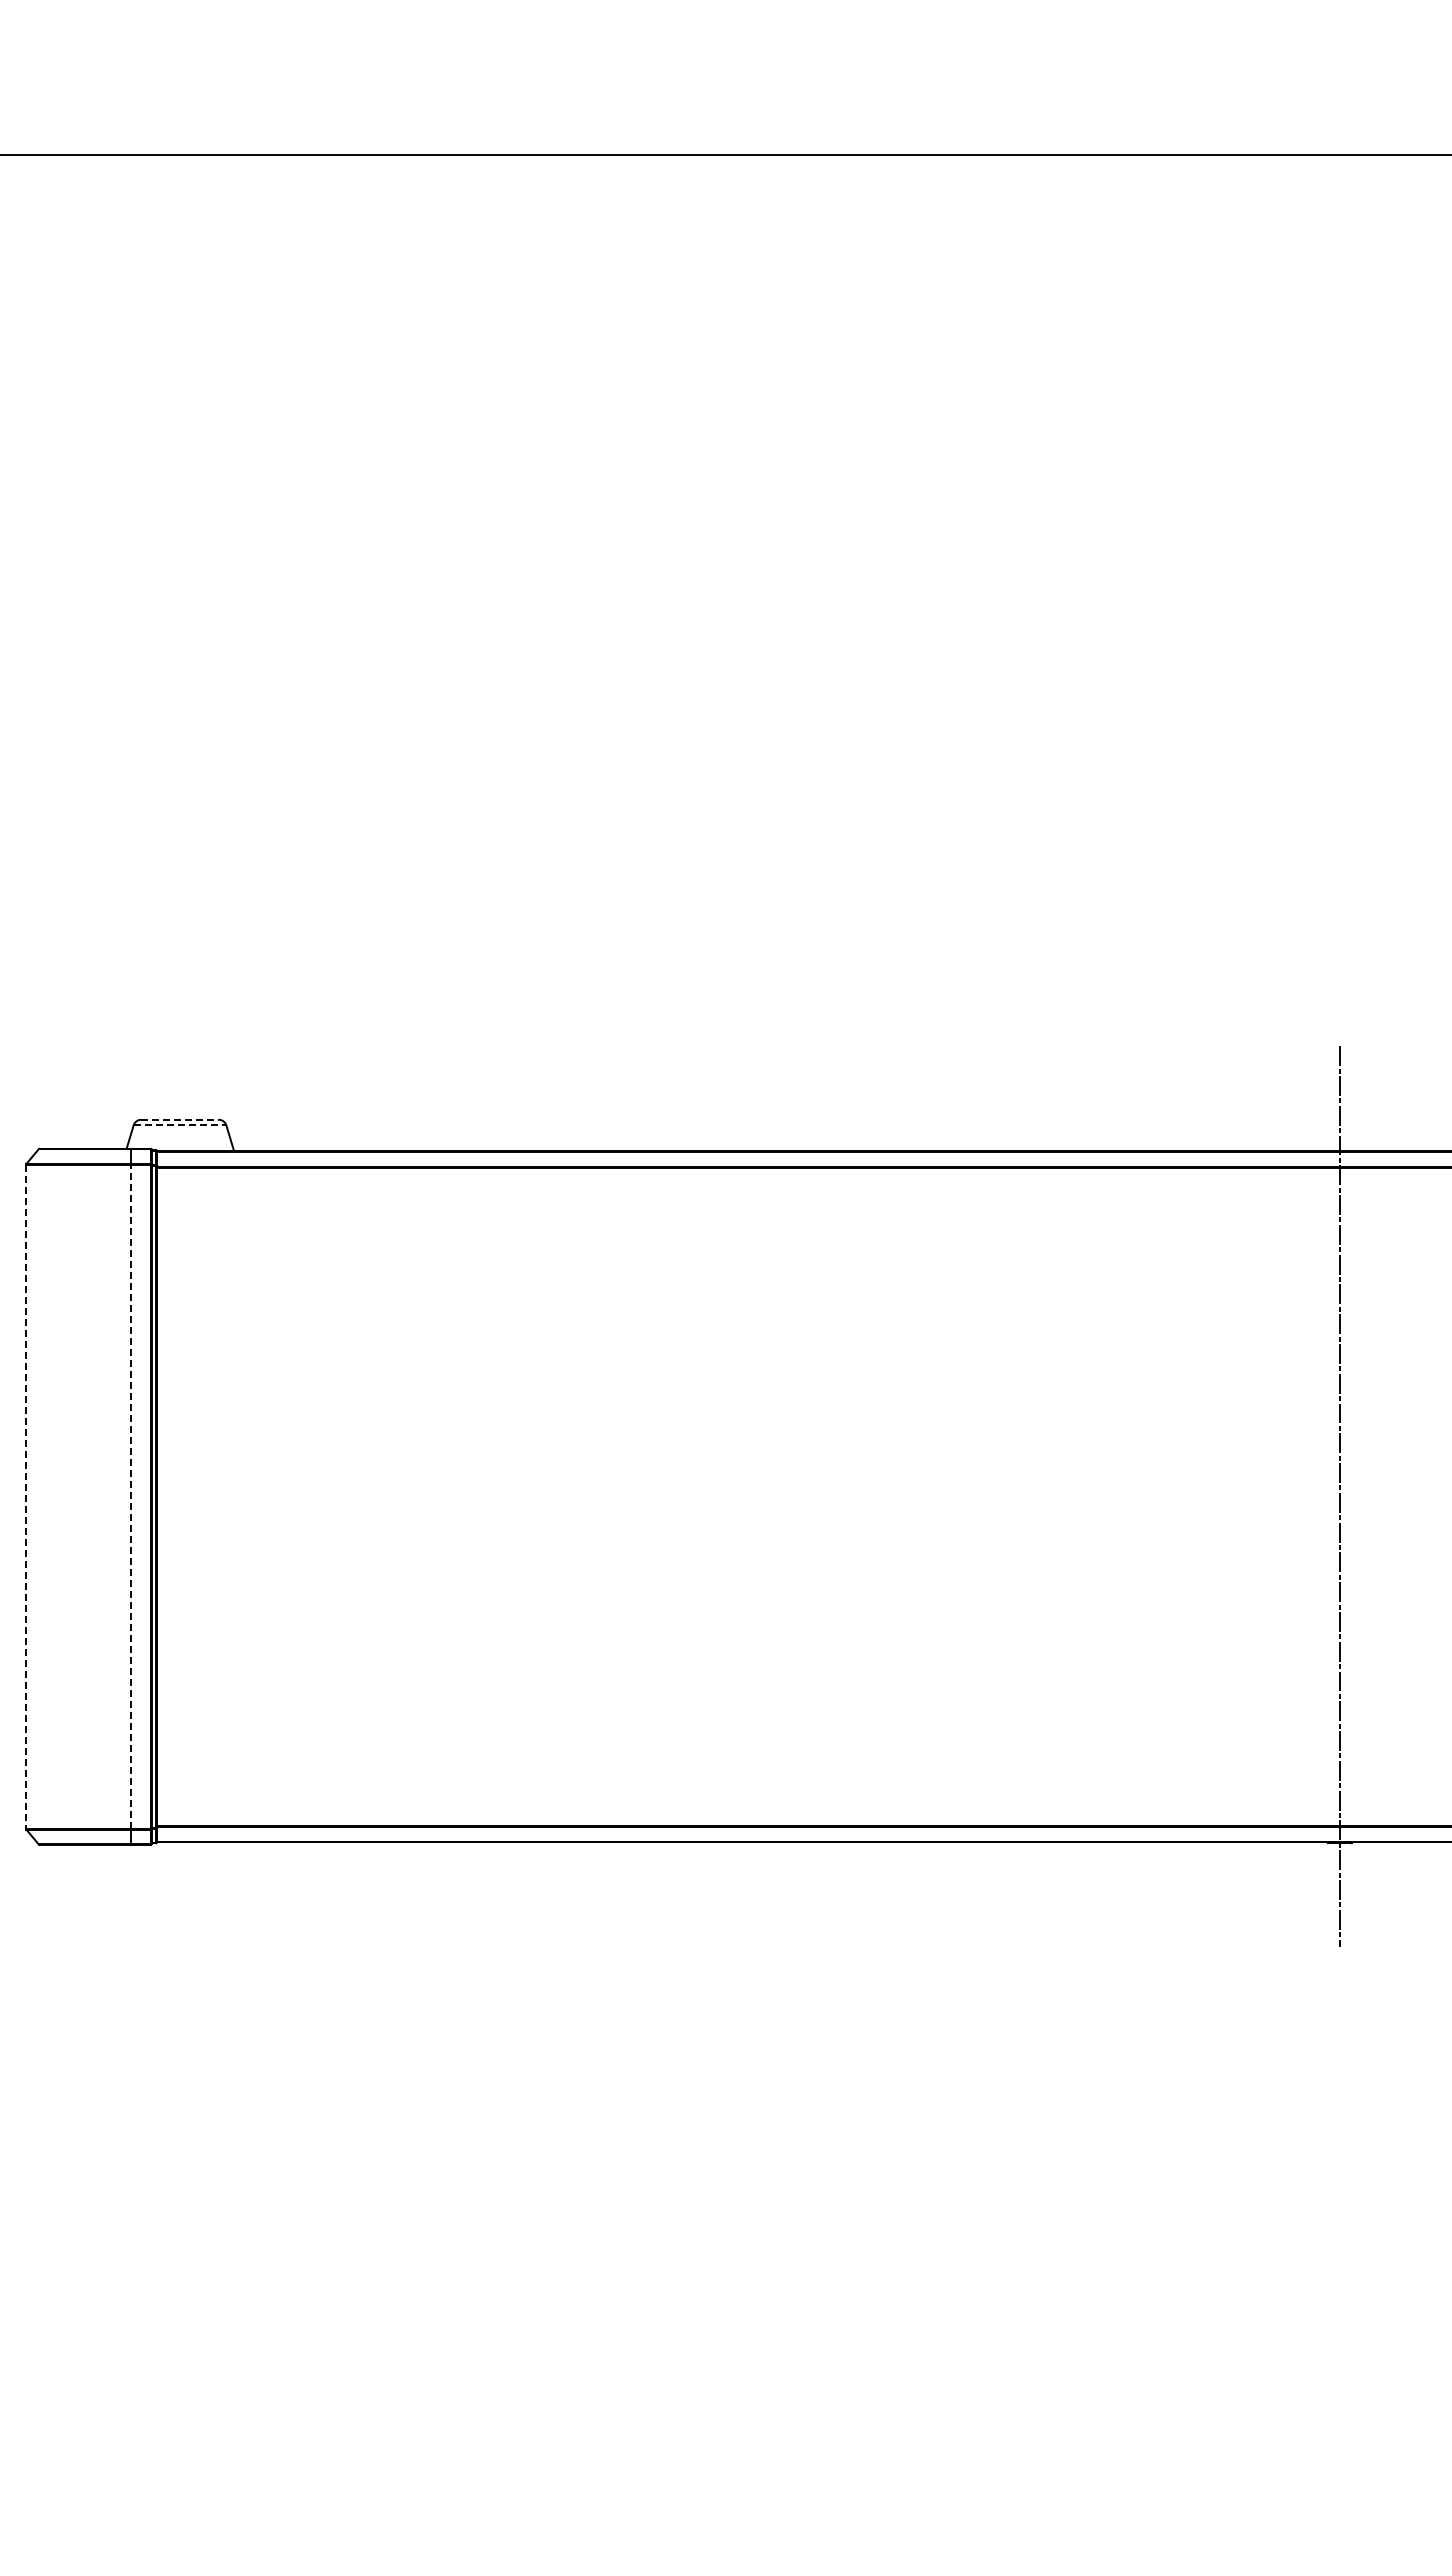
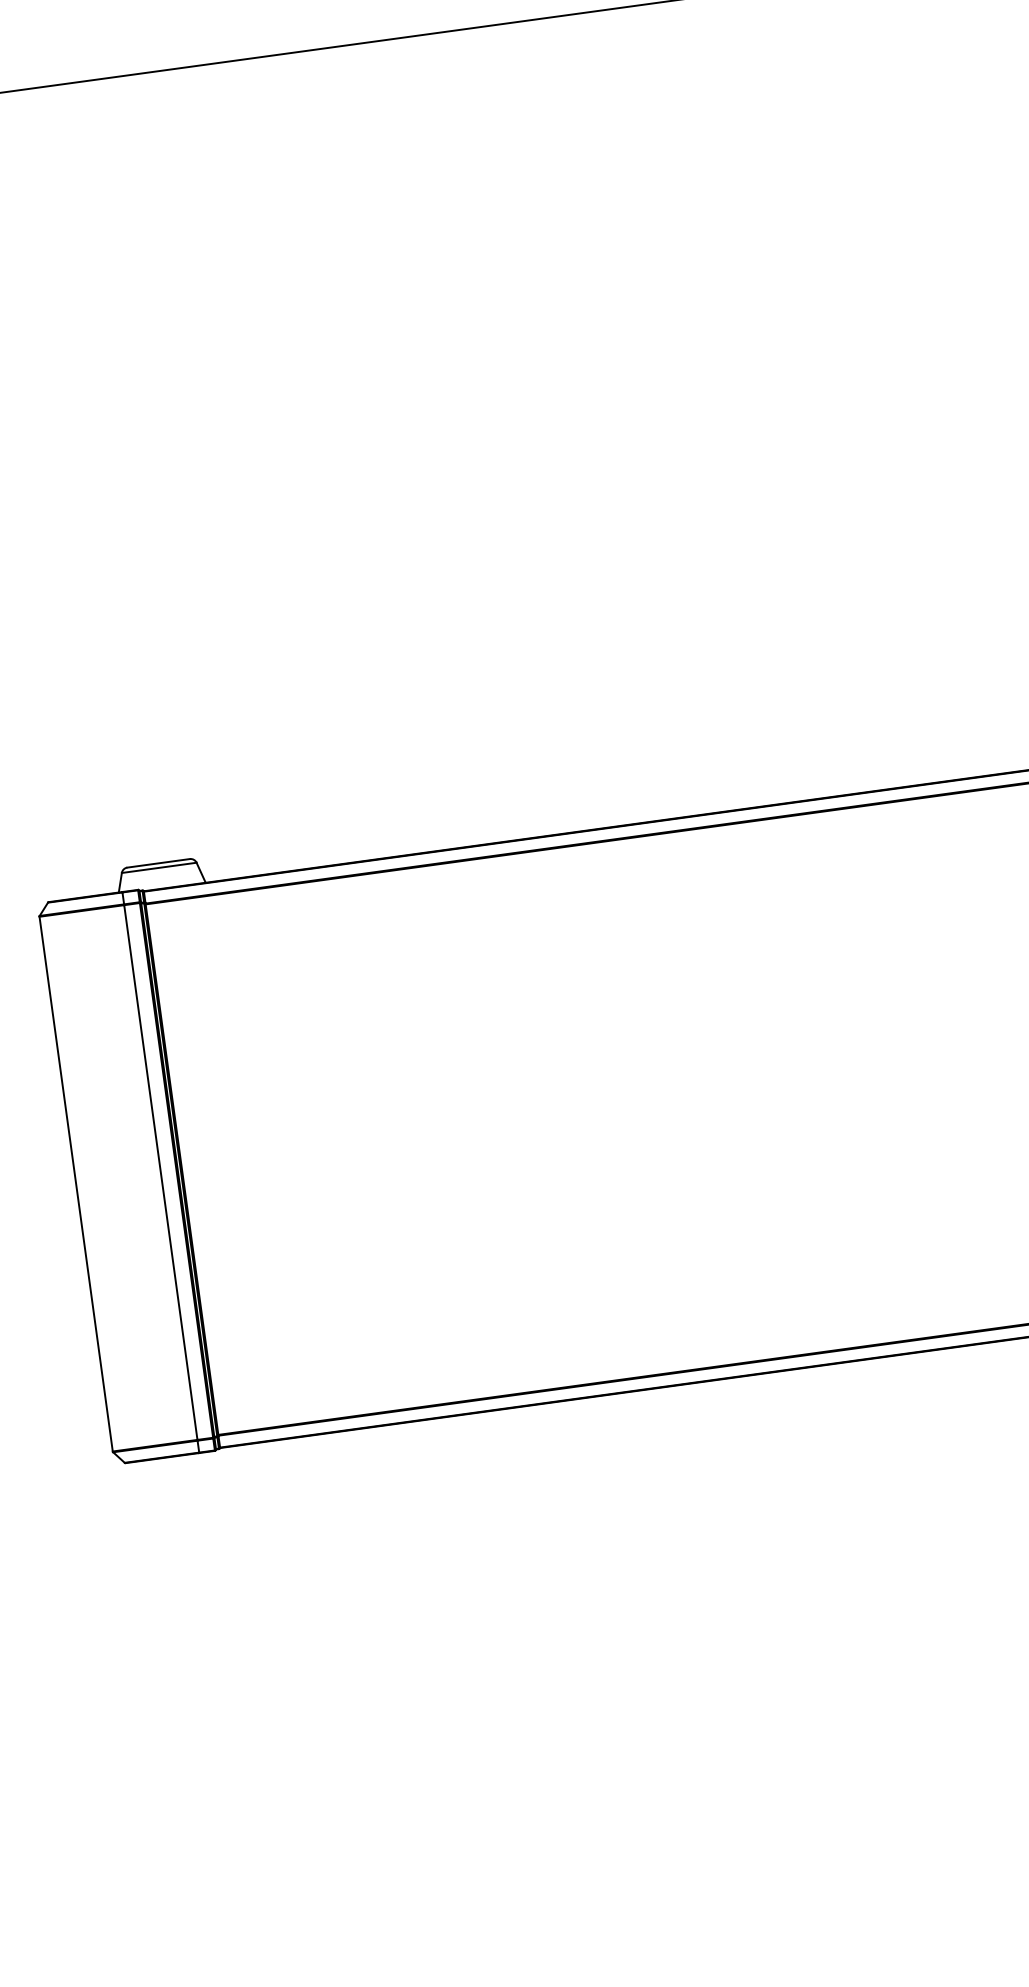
line: (180, 1119) -> (158, 863), dashed -> solid
line: (180, 1125) -> (159, 867), dashed -> solid
line: (26, 1496) -> (76, 1183), dashed -> solid
line: (131, 1496) -> (161, 1172), dashed -> solid

